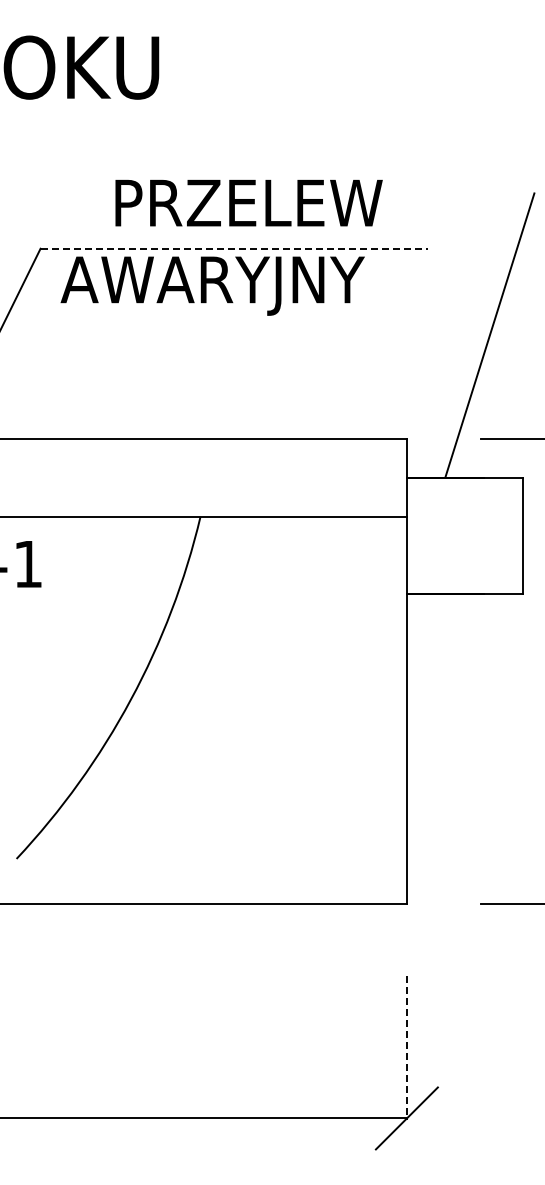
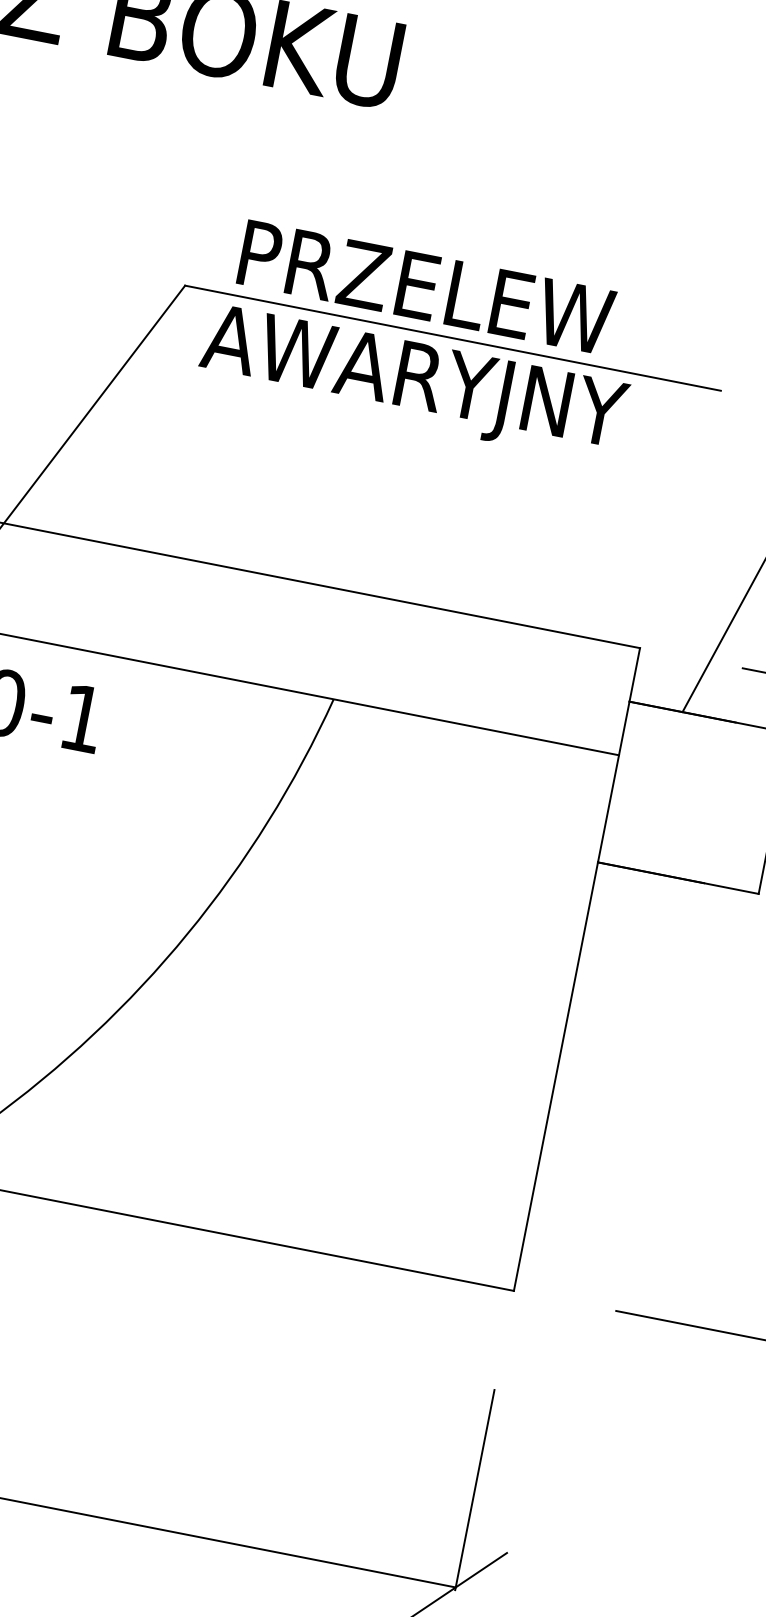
text: (248, 203) -> (425, 288), moved
line: (234, 248) -> (453, 337), dashed -> solid
line: (406, 1048) -> (474, 1490), dashed -> solid

